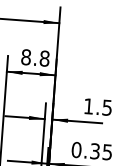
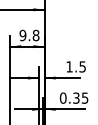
text: (25, 57) -> (22, 35), 8.8 -> 9.8

